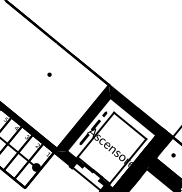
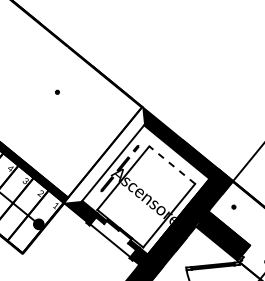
fill: (81, 118) -> (103, 154), removed
line: (130, 126) -> (172, 165), solid -> dashed

